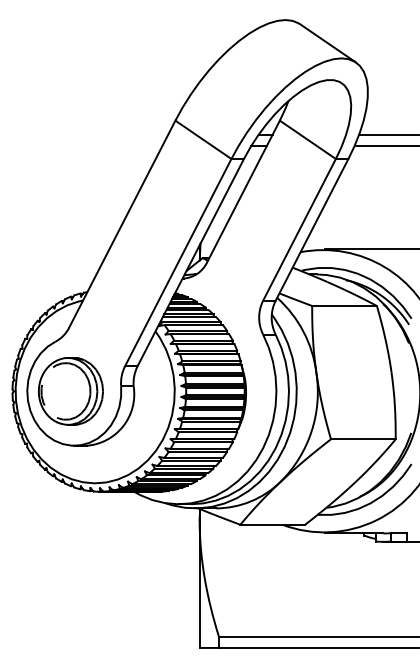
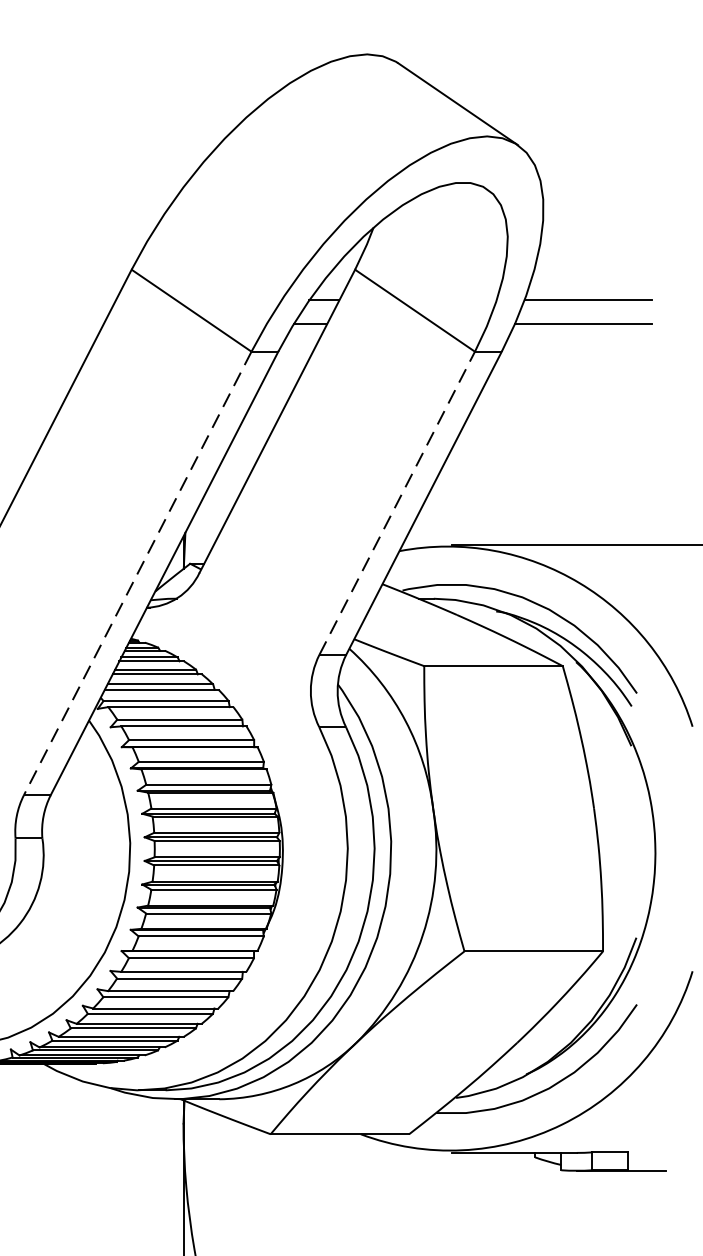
line: (299, 229) -> (397, 502), solid -> dashed
line: (178, 263) -> (138, 575), solid -> dashed

